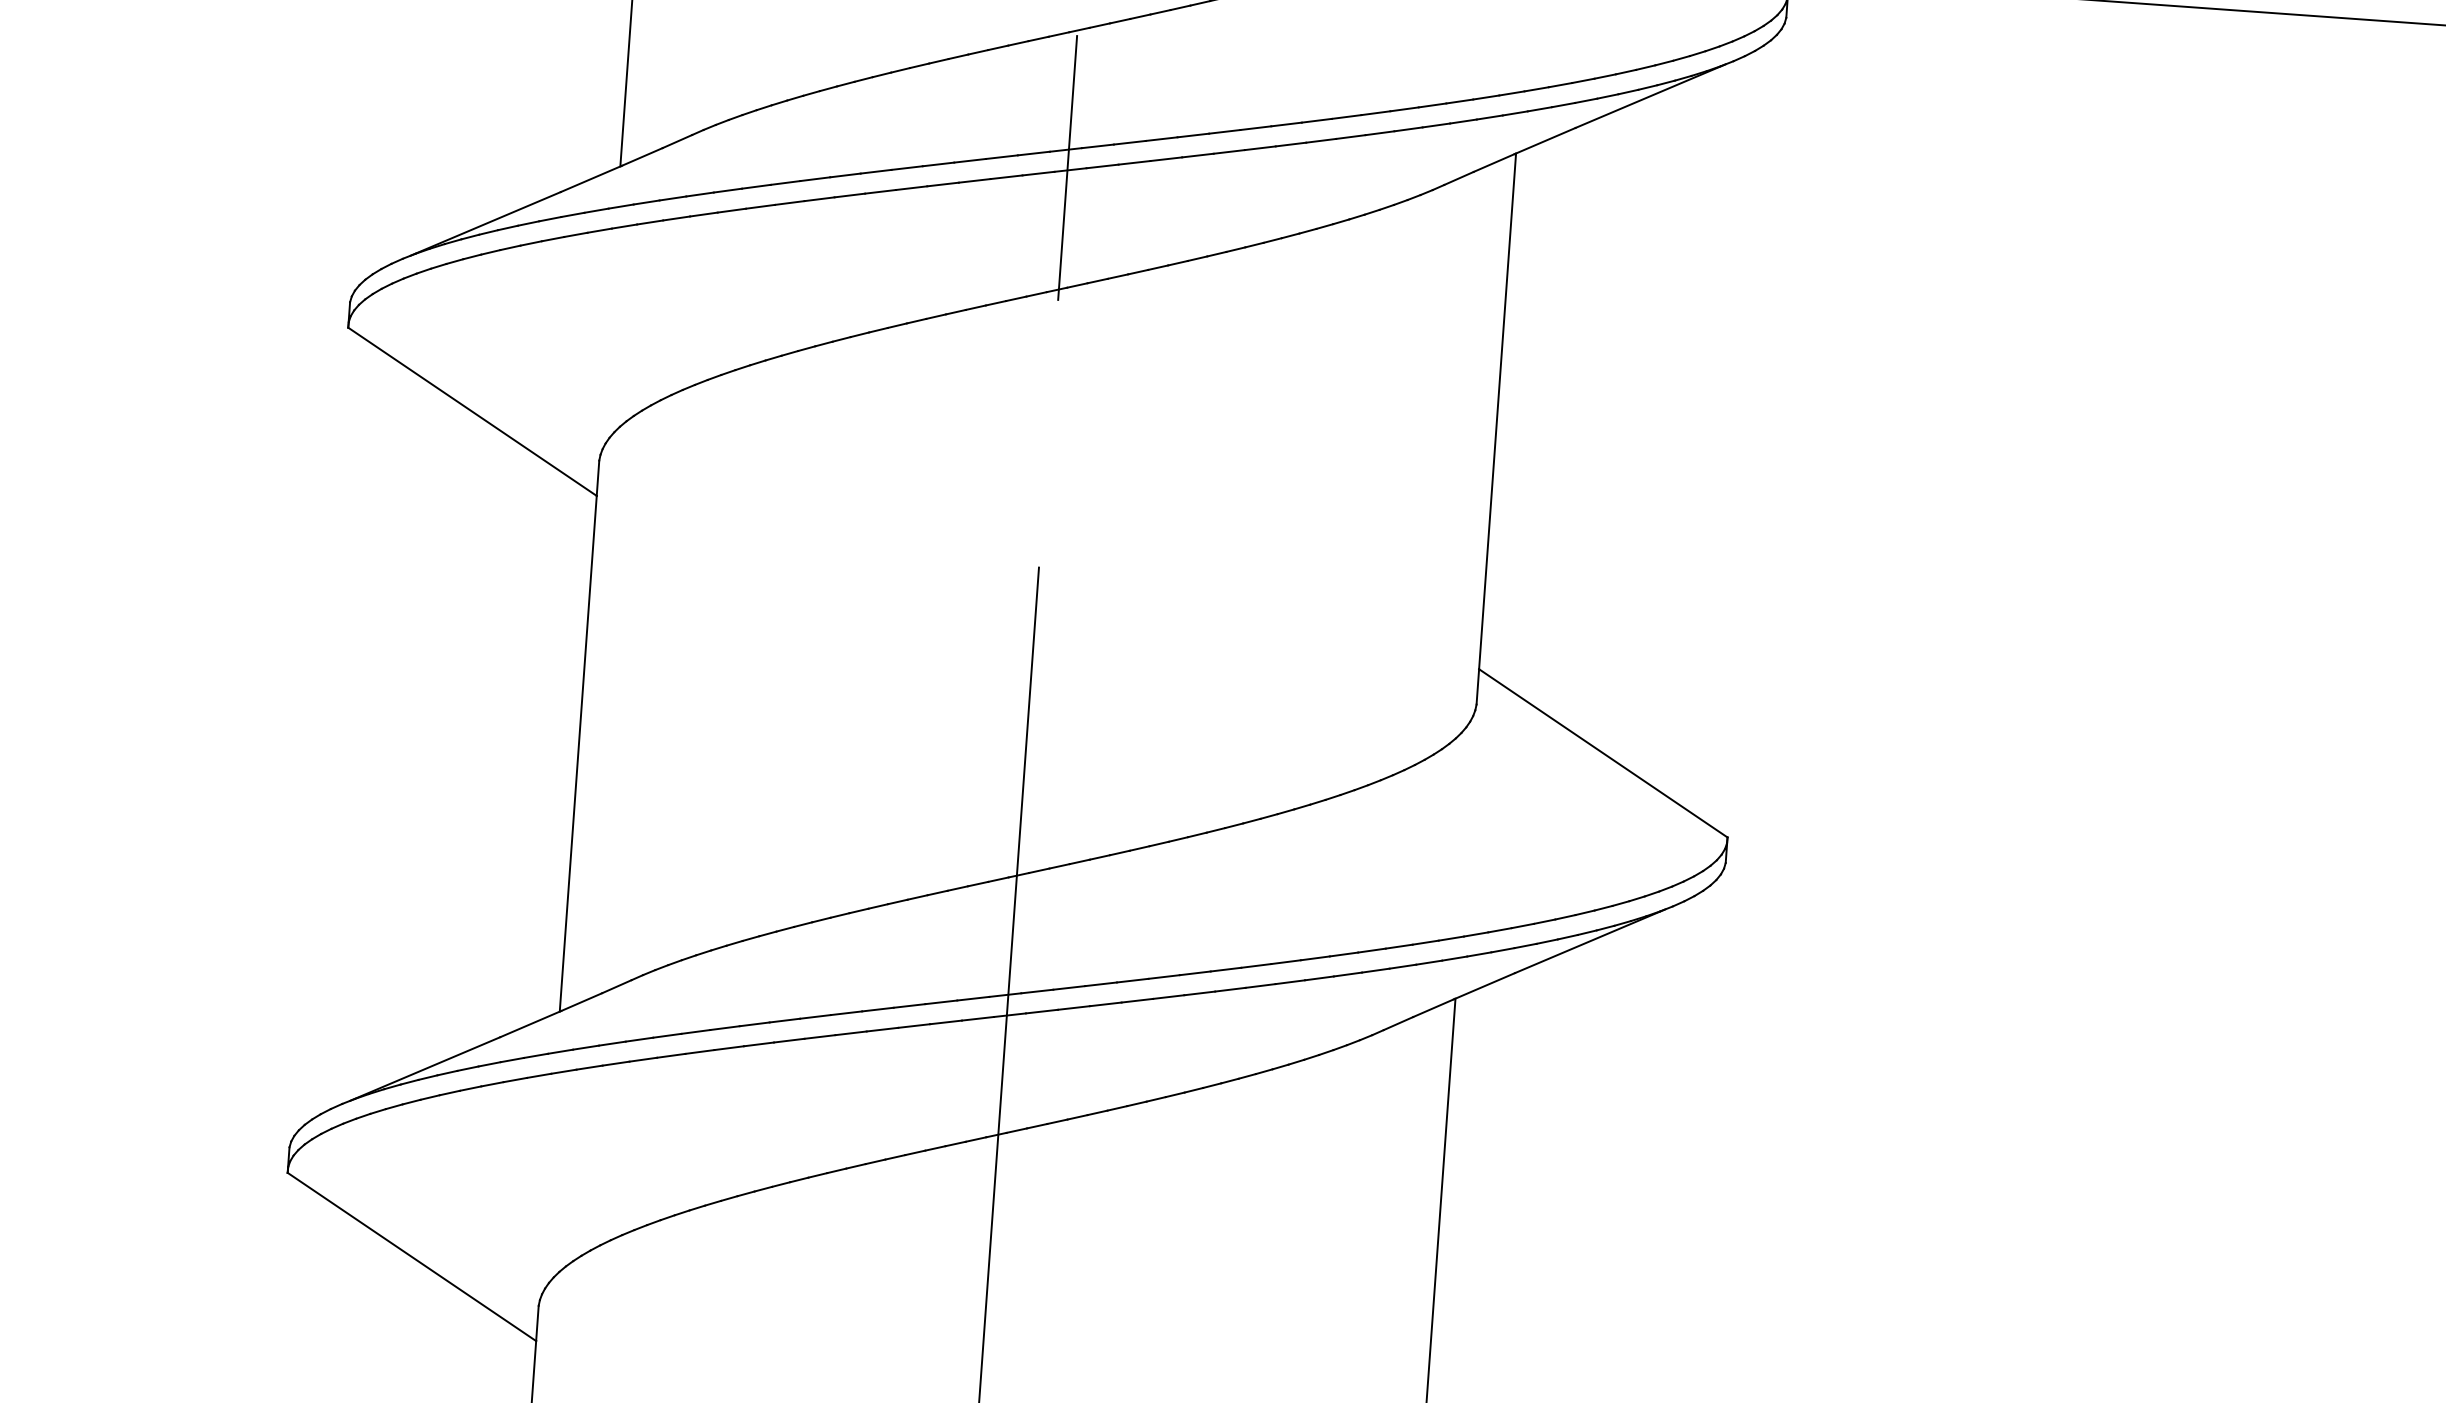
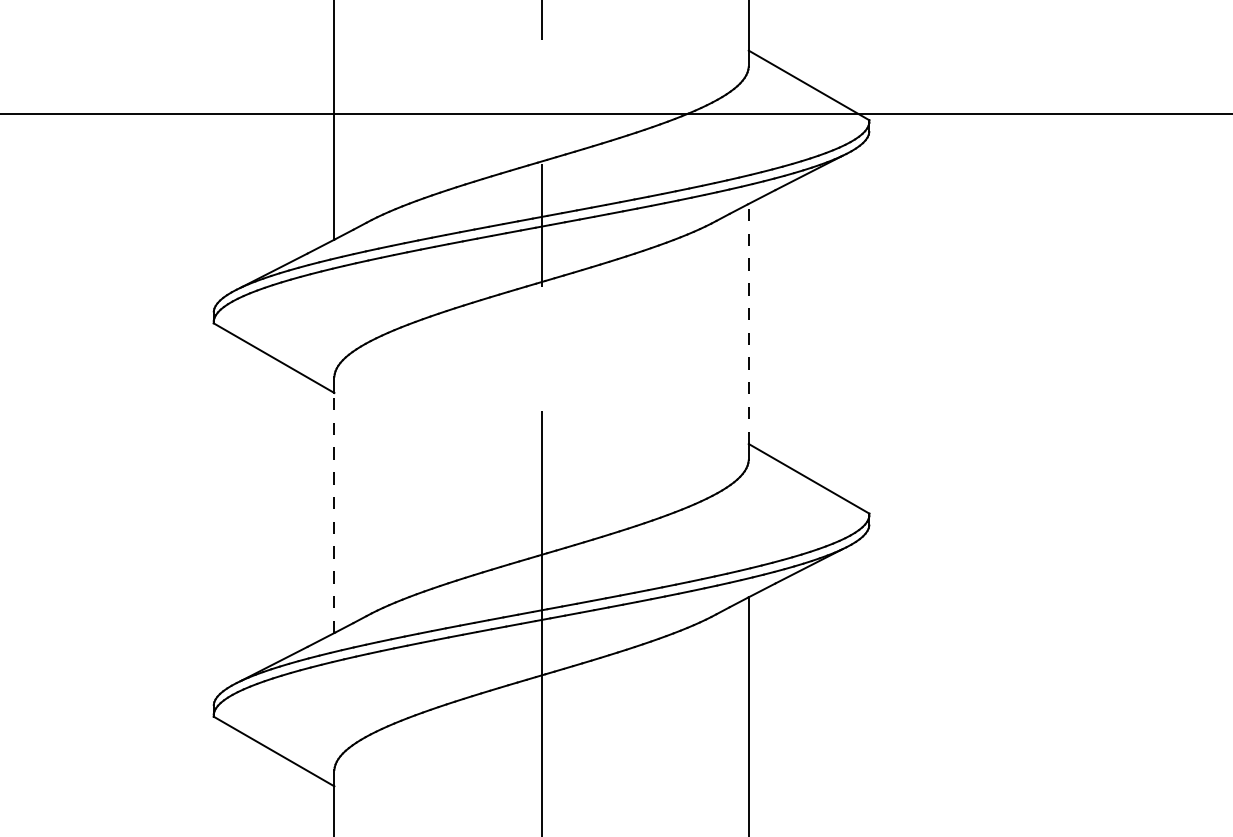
line: (1497, 410) -> (748, 323), solid -> dashed
line: (578, 752) -> (334, 512), solid -> dashed

